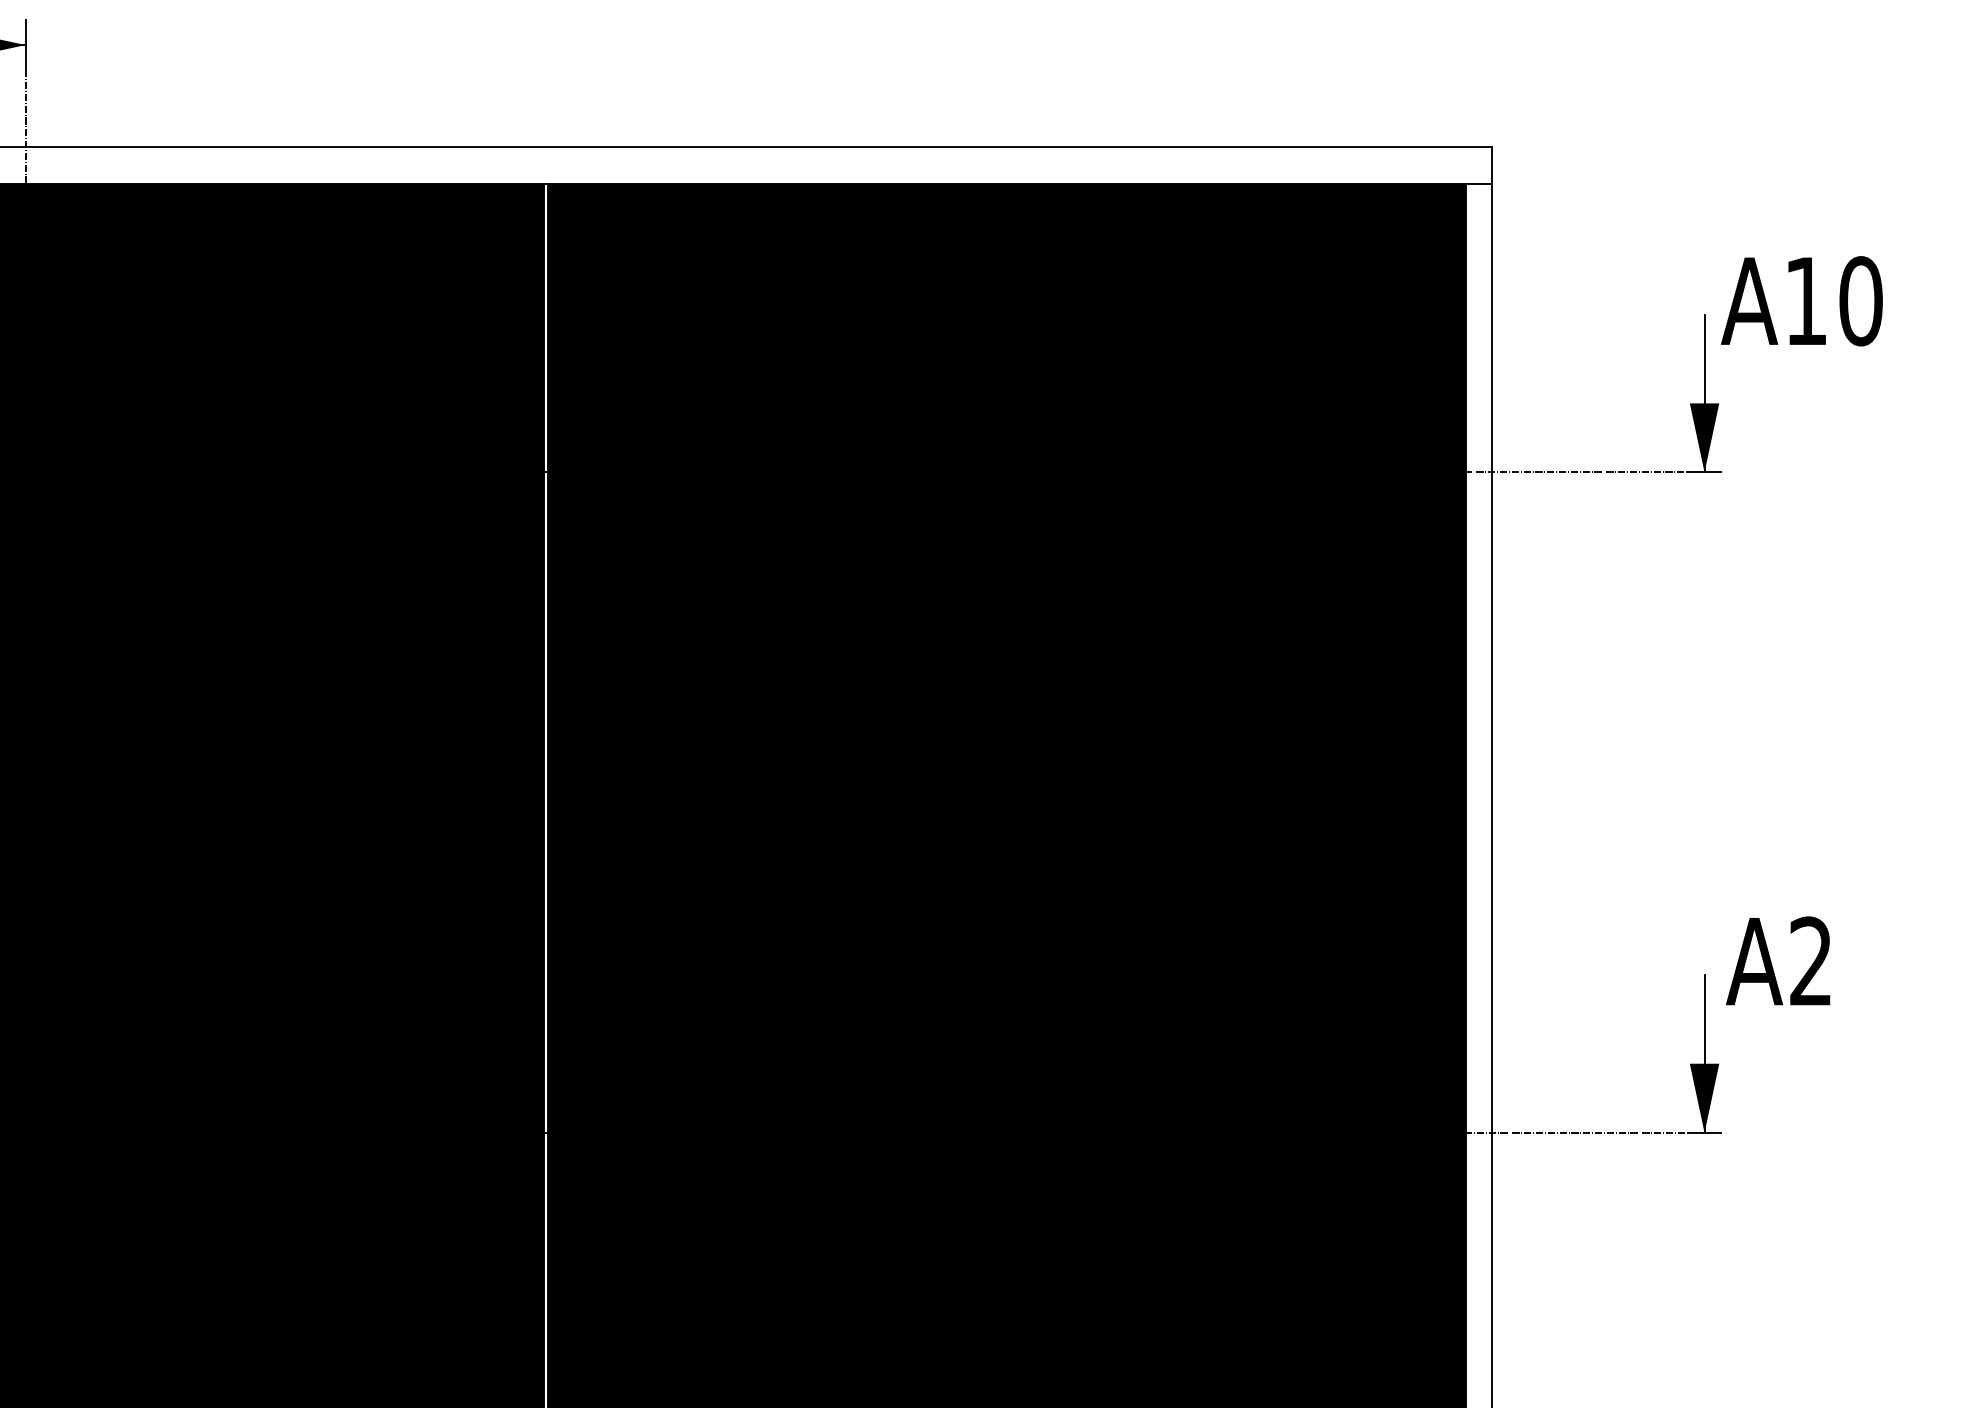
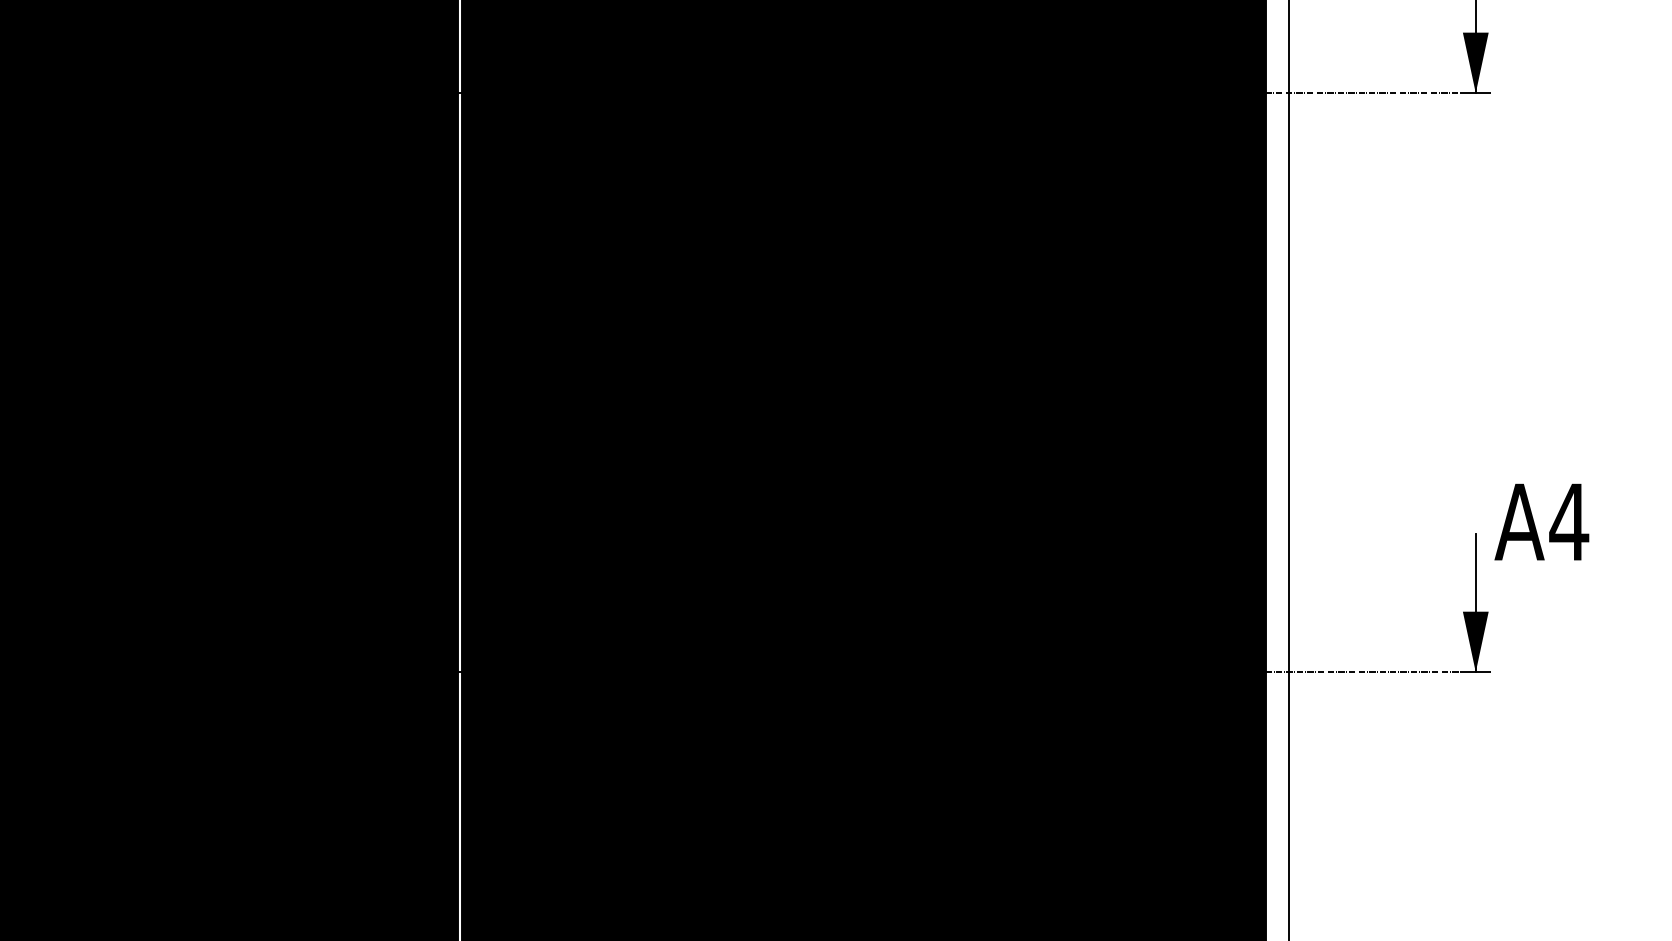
text: (1810, 960) -> (1568, 521), A2 -> A4

